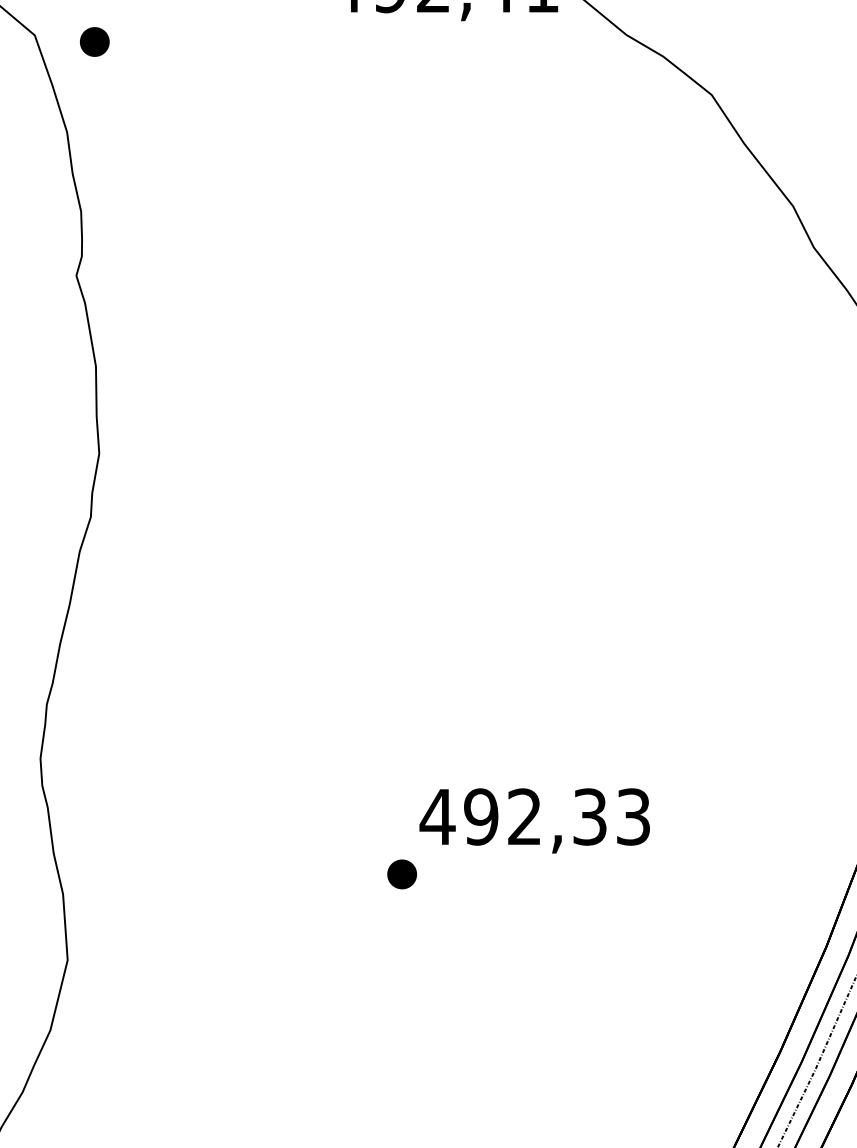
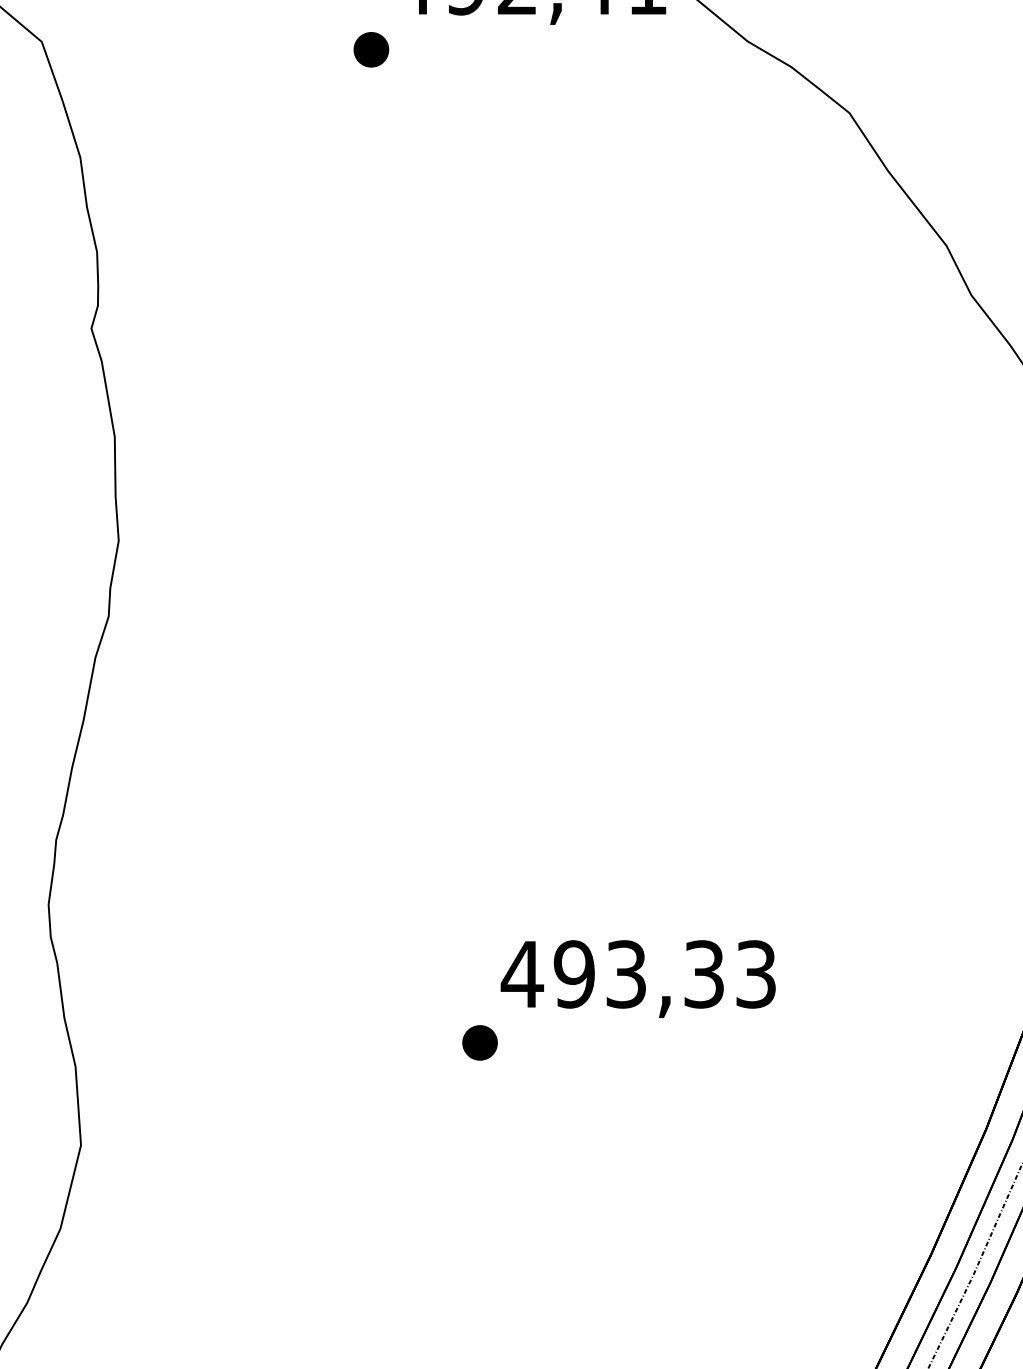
part: (94, 41) -> (371, 49), moved
text: (524, 817) -> (625, 974), 492,33 -> 493,33

